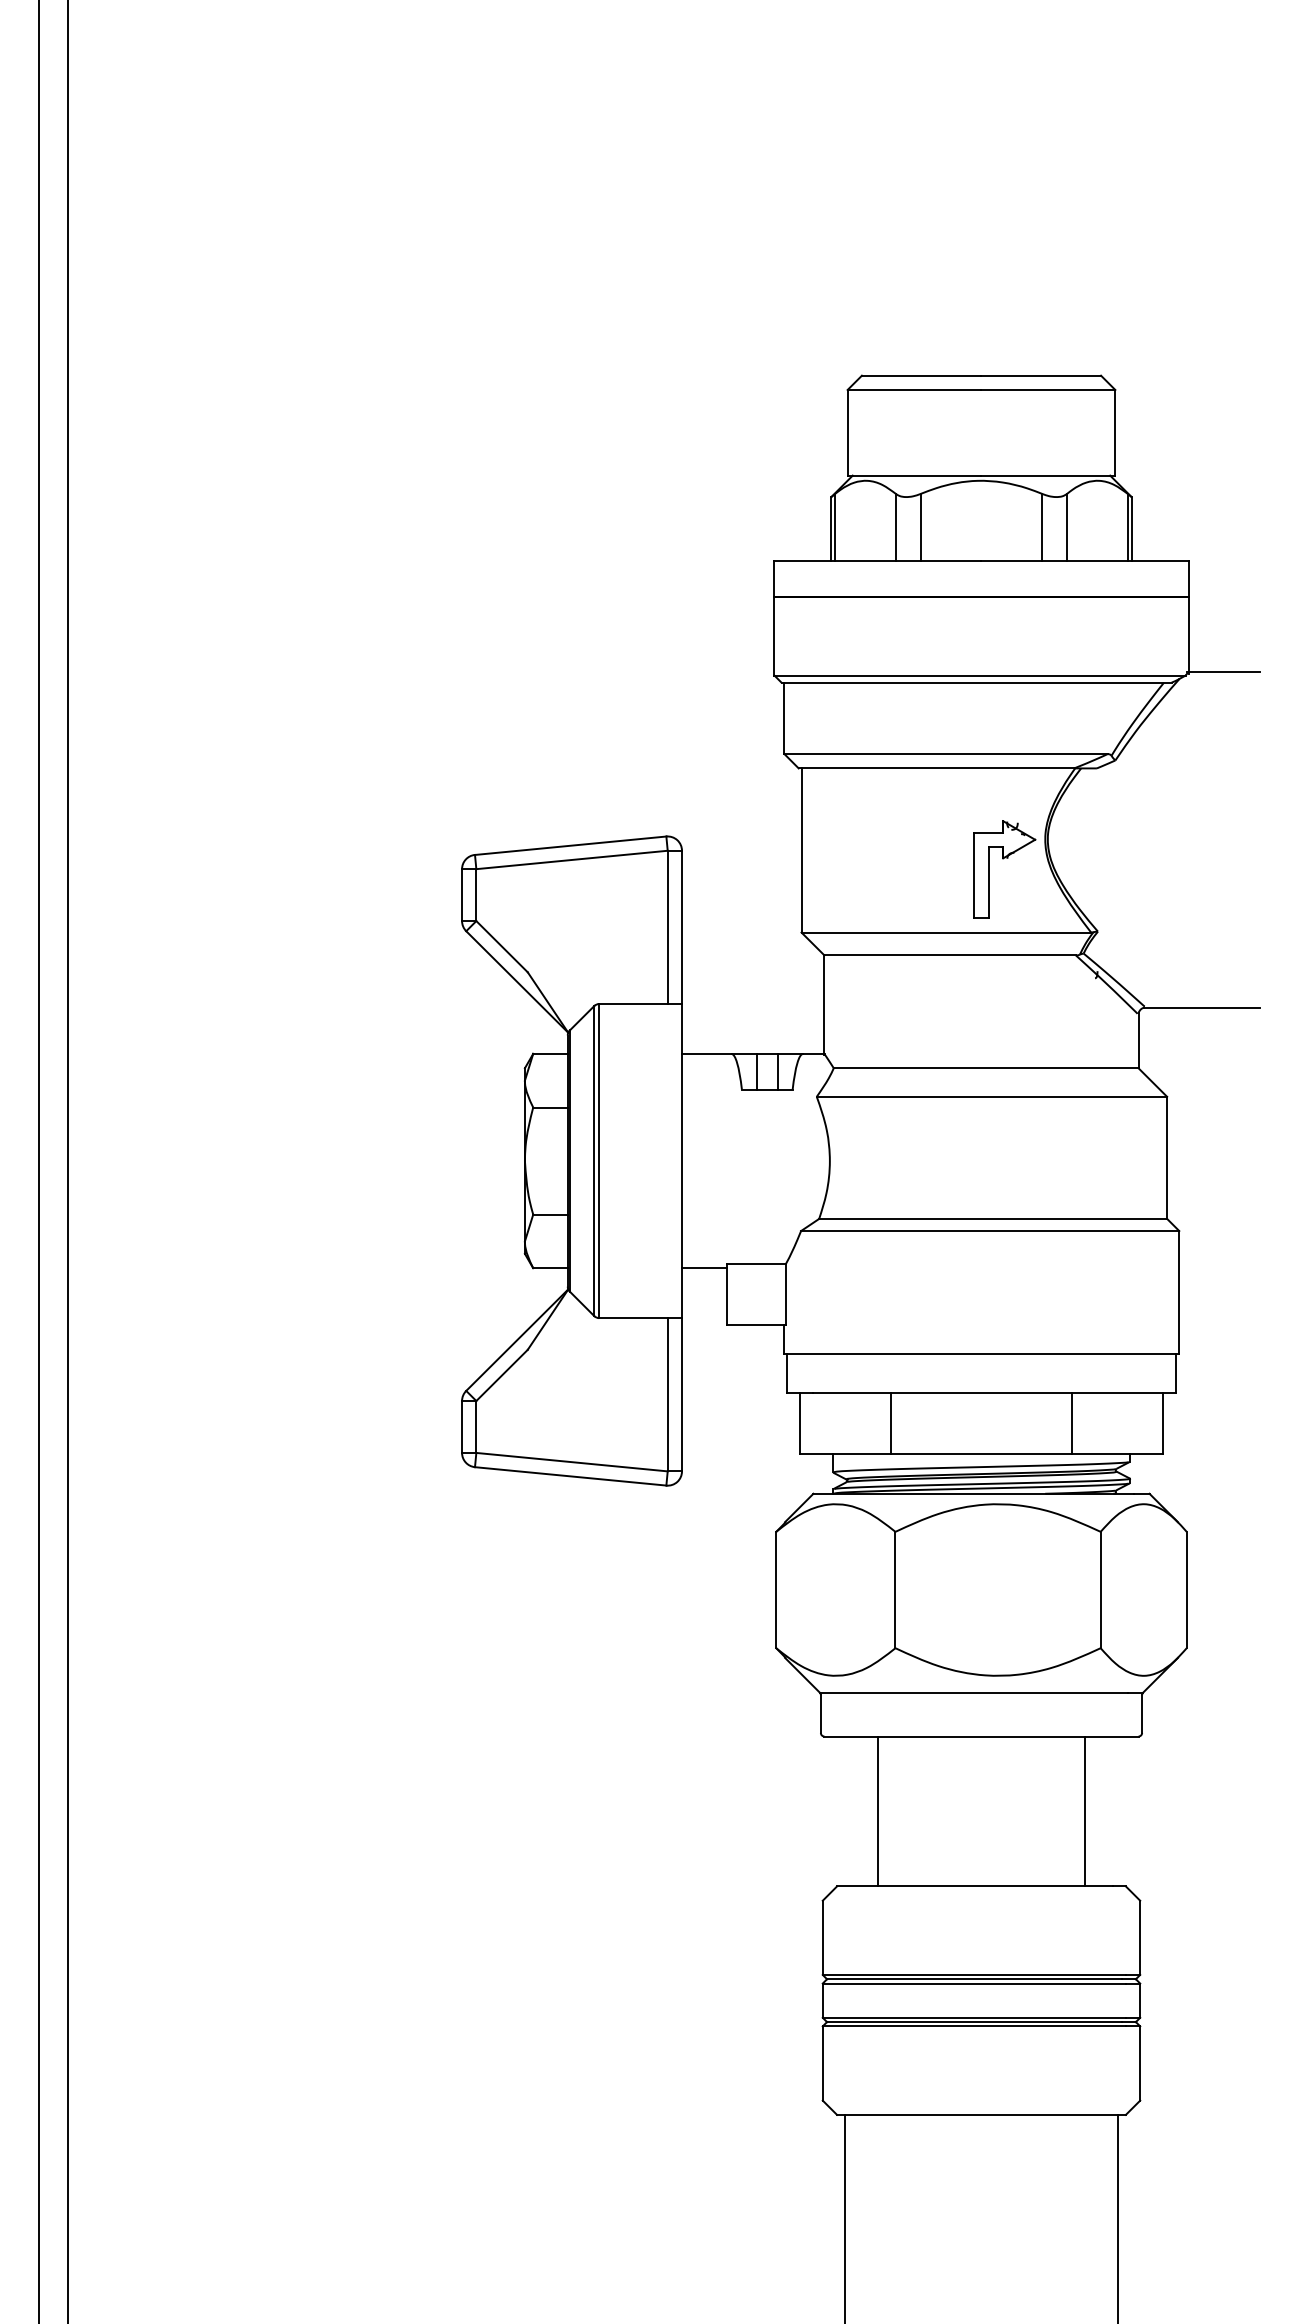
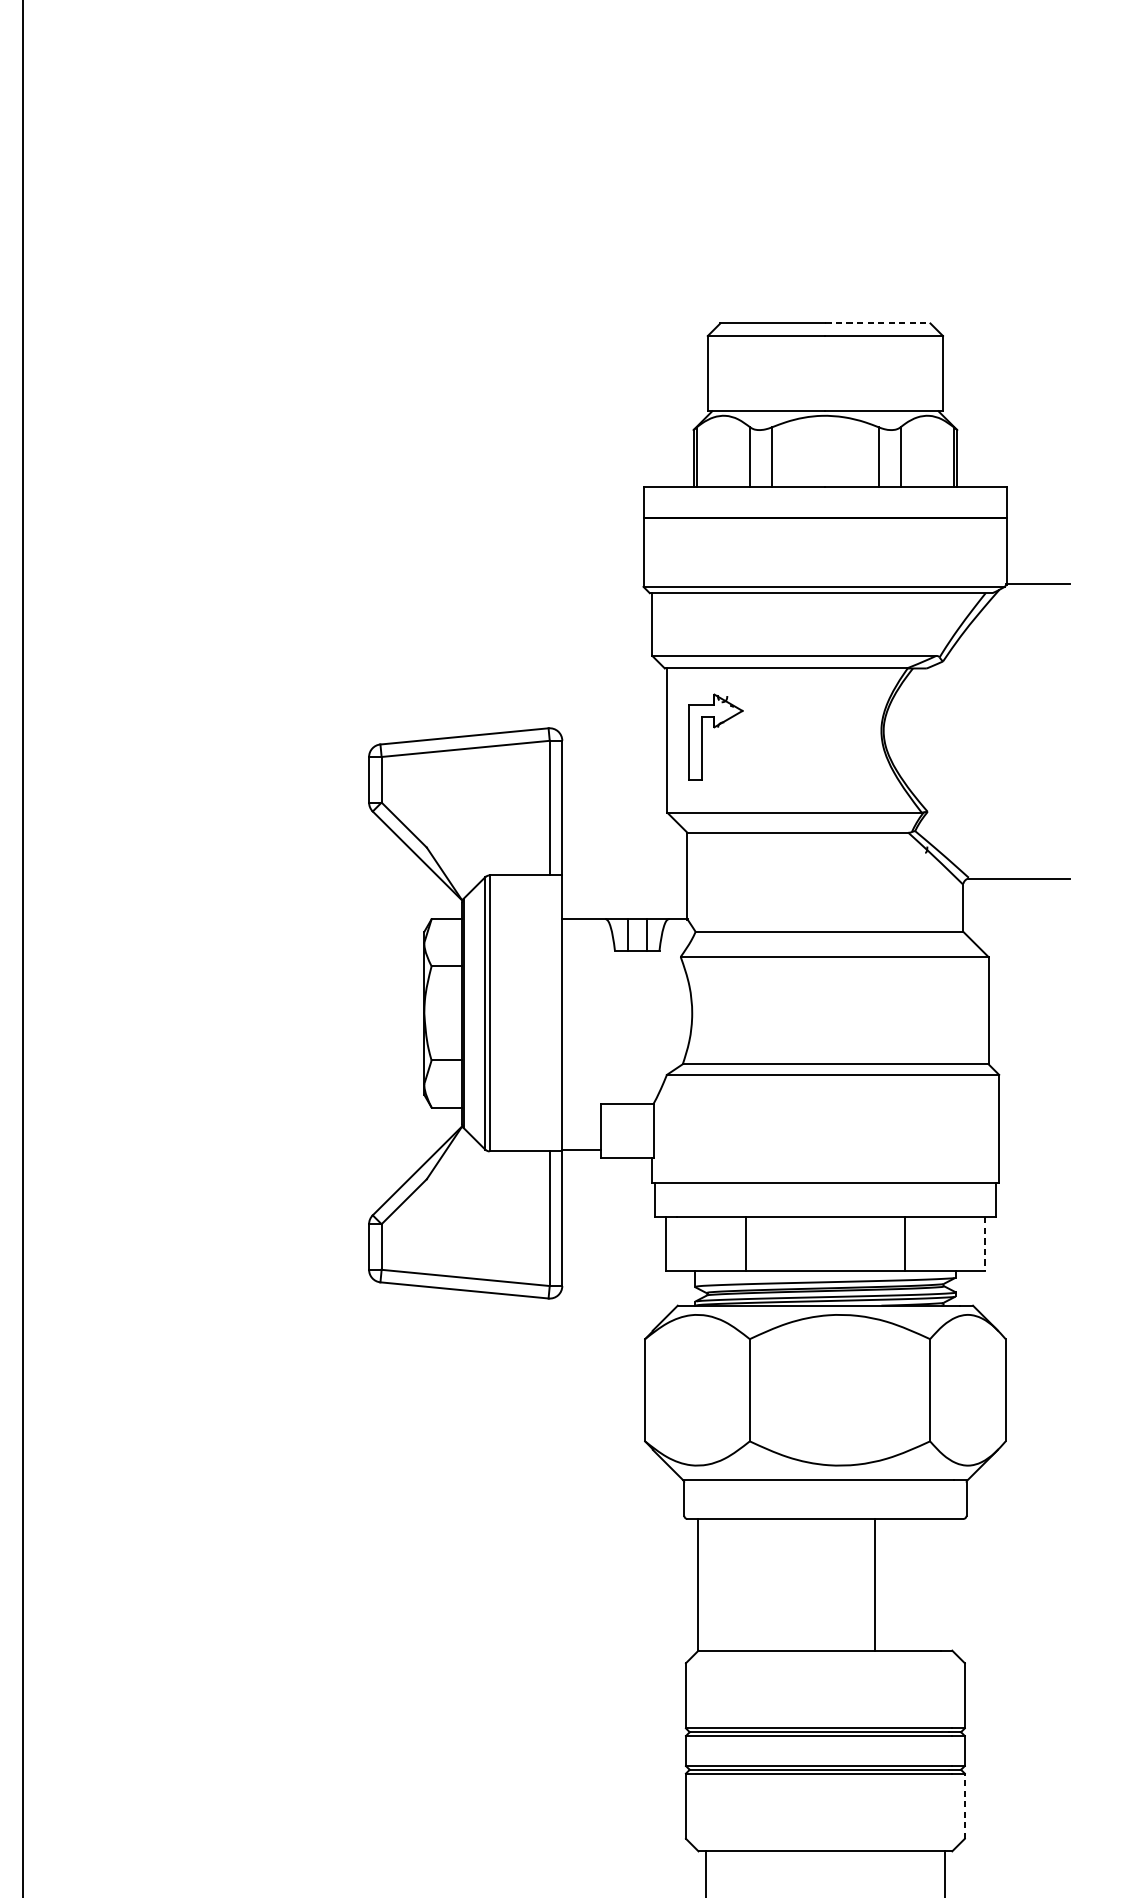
line: (1041, 375) -> (878, 323), solid -> dashed
part: (1003, 859) -> (714, 728), moved
line: (704, 1268) -> (582, 1149), moved
line: (1162, 1423) -> (984, 1243), solid -> dashed
line: (877, 1811) -> (698, 1584), moved
line: (1085, 1811) -> (875, 1584), moved
line: (1140, 2063) -> (965, 1806), solid -> dashed

